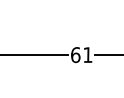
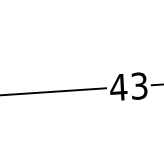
text: (81, 55) -> (128, 87), 61 -> 43

